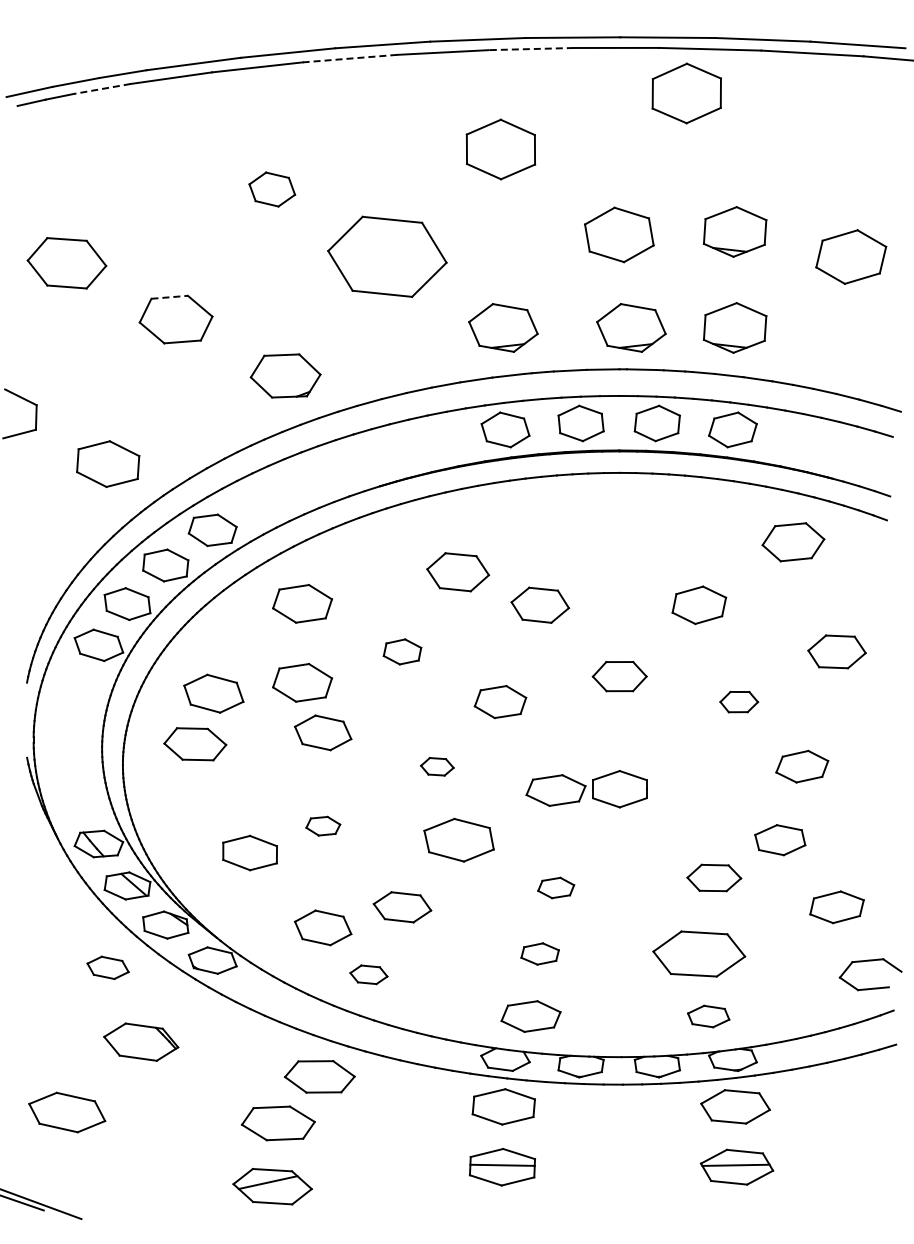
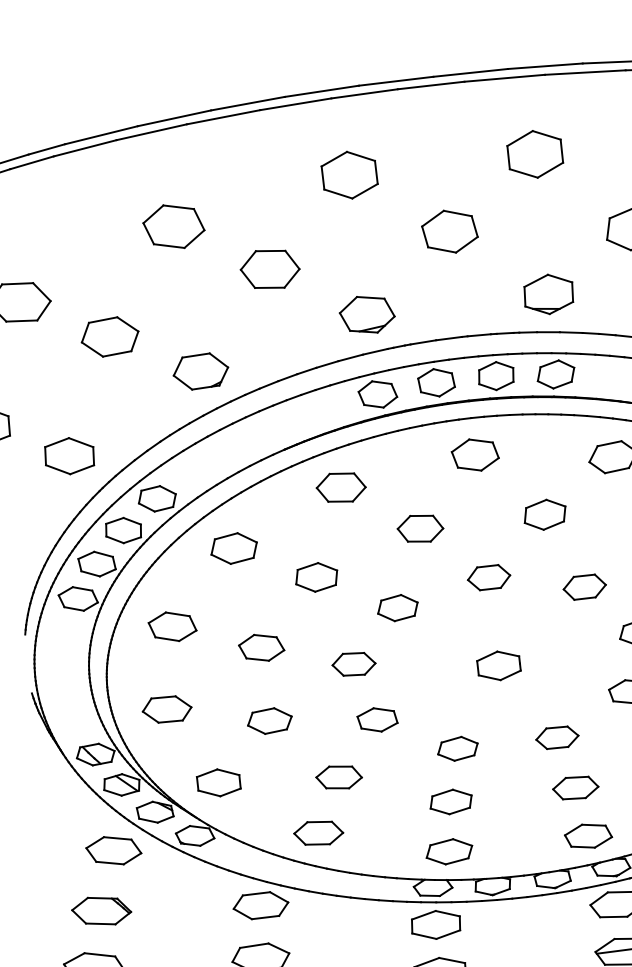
line: (531, 49) -> (364, 94), dashed -> solid
line: (349, 58) -> (223, 117), dashed -> solid
line: (102, 88) -> (32, 162), dashed -> solid
part: (686, 93) -> (534, 154), moved
part: (272, 189) -> (174, 226), size x1.67
part: (734, 231) -> (539, 218), removed
part: (387, 257) -> (270, 269), size x0.62
line: (170, 297) -> (103, 320), dashed -> solid
part: (631, 327) -> (467, 303), removed
part: (619, 519) -> (475, 454), added
part: (458, 572) -> (341, 487), moved
part: (402, 651) -> (316, 577), size x1.43
part: (302, 682) -> (241, 610), removed
part: (739, 701) -> (585, 586), size x1.43
part: (195, 744) -> (167, 709), moved
part: (437, 766) -> (354, 664), size x1.67
part: (555, 790) -> (448, 672), removed
part: (323, 825) -> (270, 720), size x1.67
part: (458, 839) -> (377, 719), size x0.71
part: (249, 852) -> (218, 782), moved
part: (714, 877) -> (557, 737), moved
part: (555, 887) -> (457, 748), size x1.43
part: (323, 927) -> (279, 800), removed
part: (539, 953) -> (450, 801), size x1.43
part: (699, 953) -> (575, 787), size x0.62
part: (107, 967) -> (113, 850), size x1.67
part: (368, 974) -> (318, 833), size x1.67
part: (708, 1016) -> (588, 836), size x1.43
part: (141, 1041) -> (101, 910), moved
part: (319, 1076) -> (260, 905), moved

